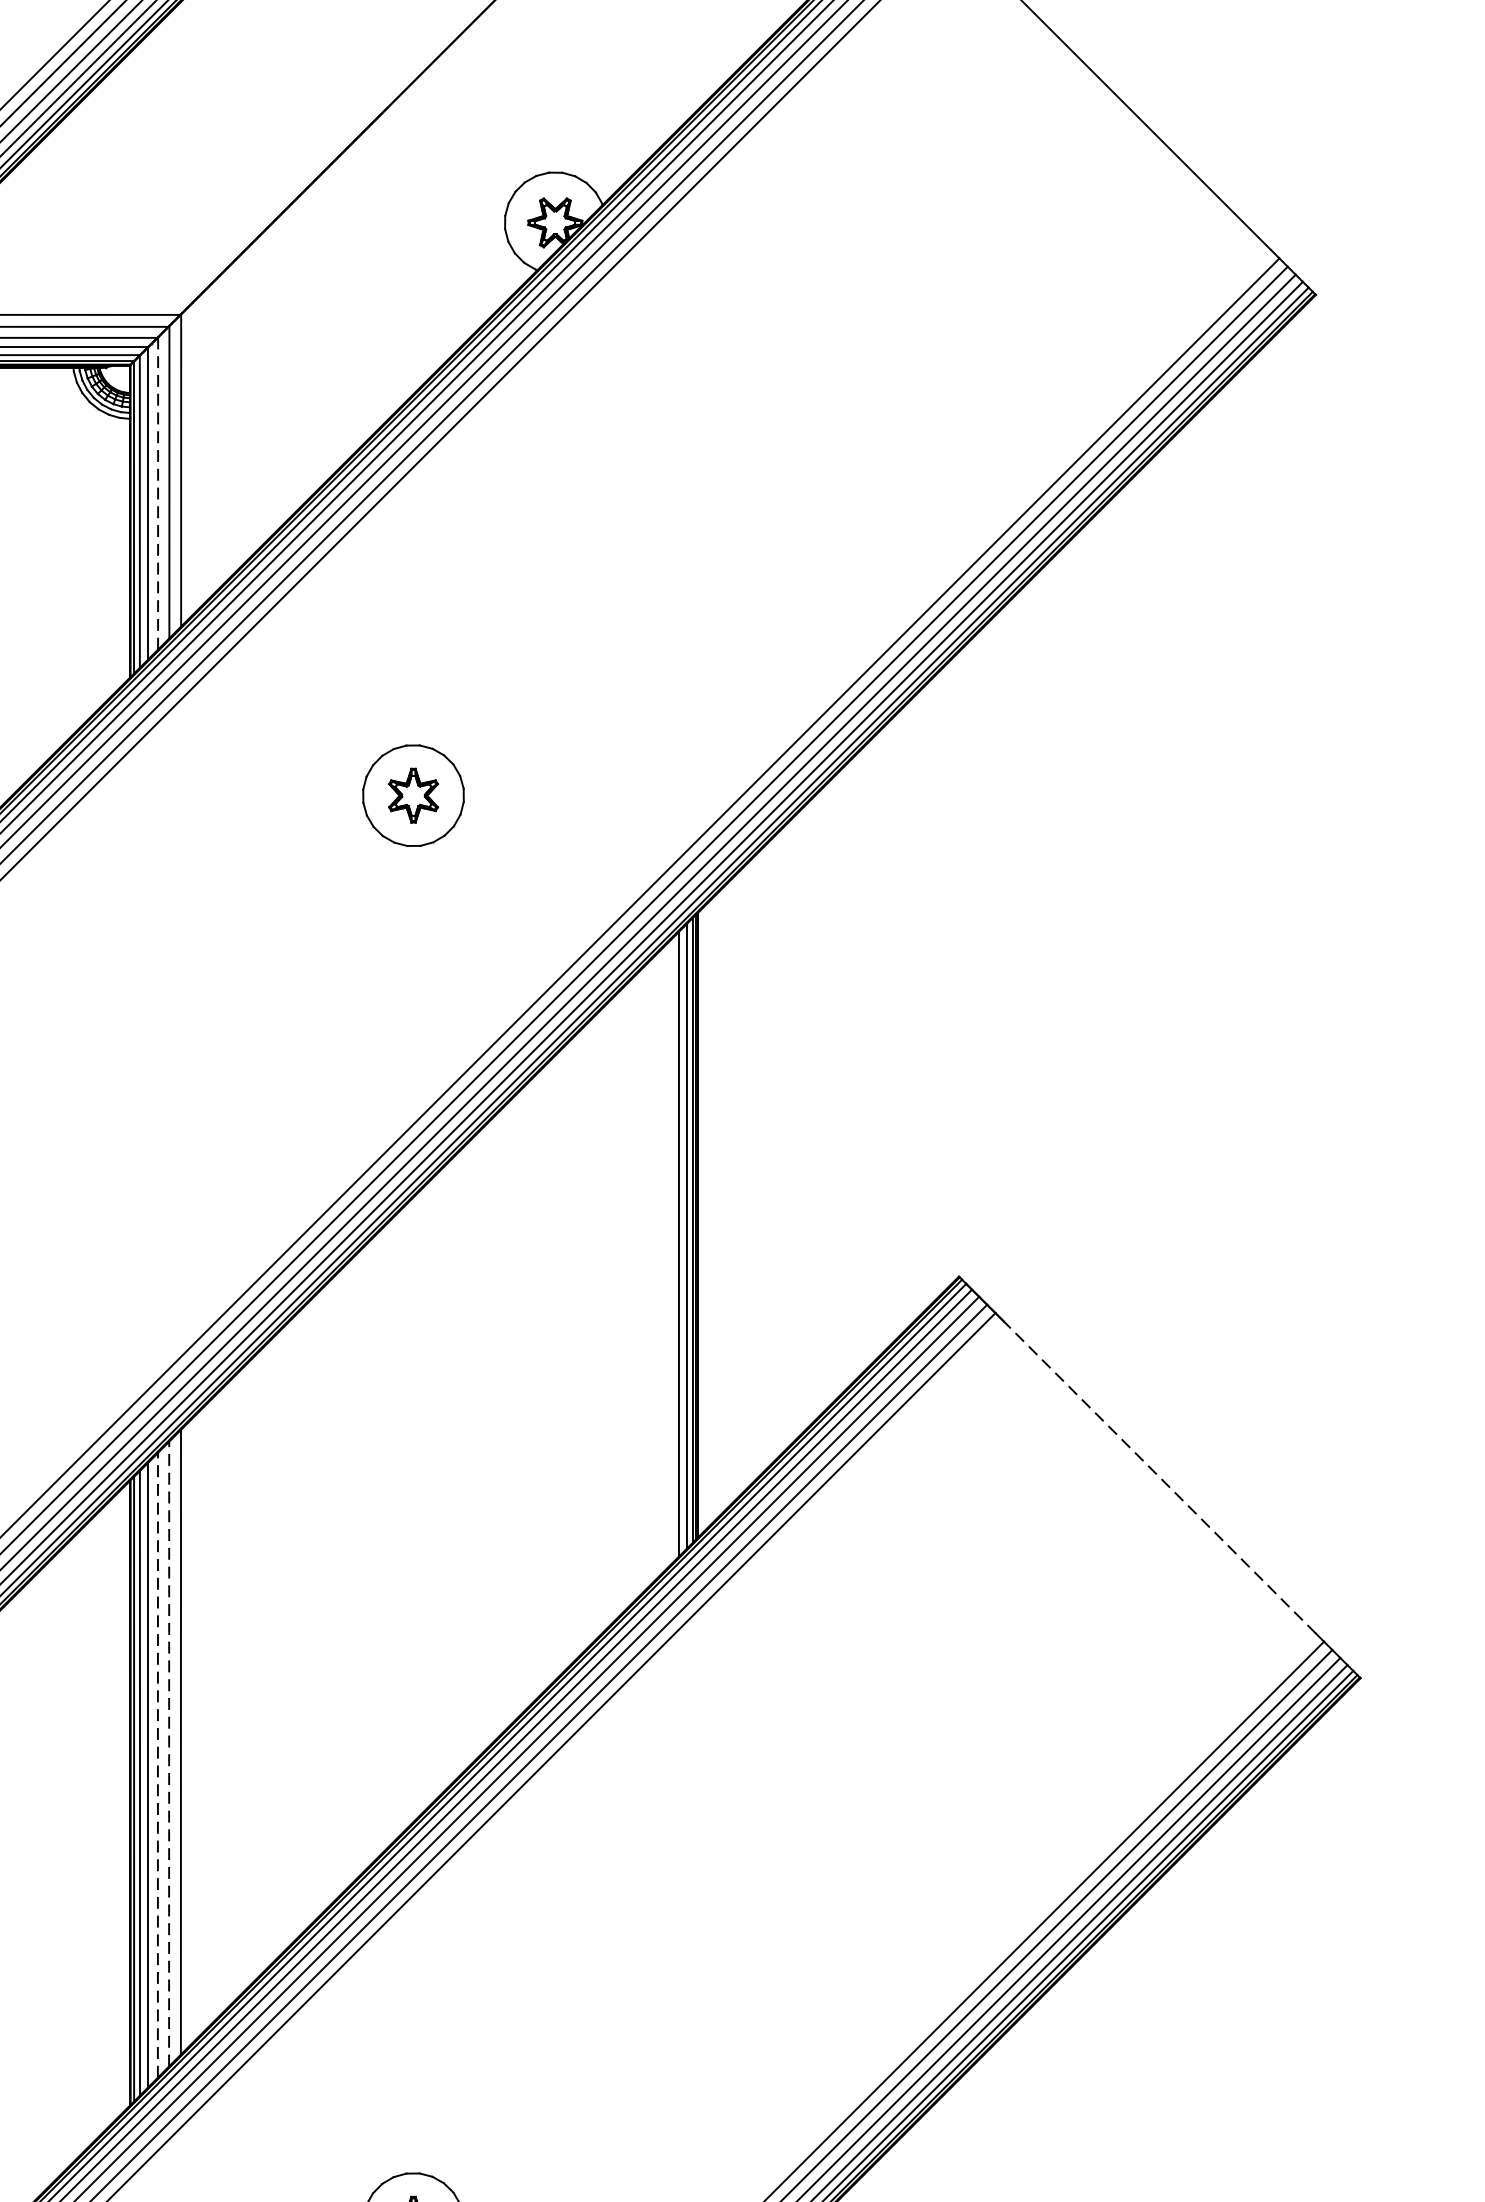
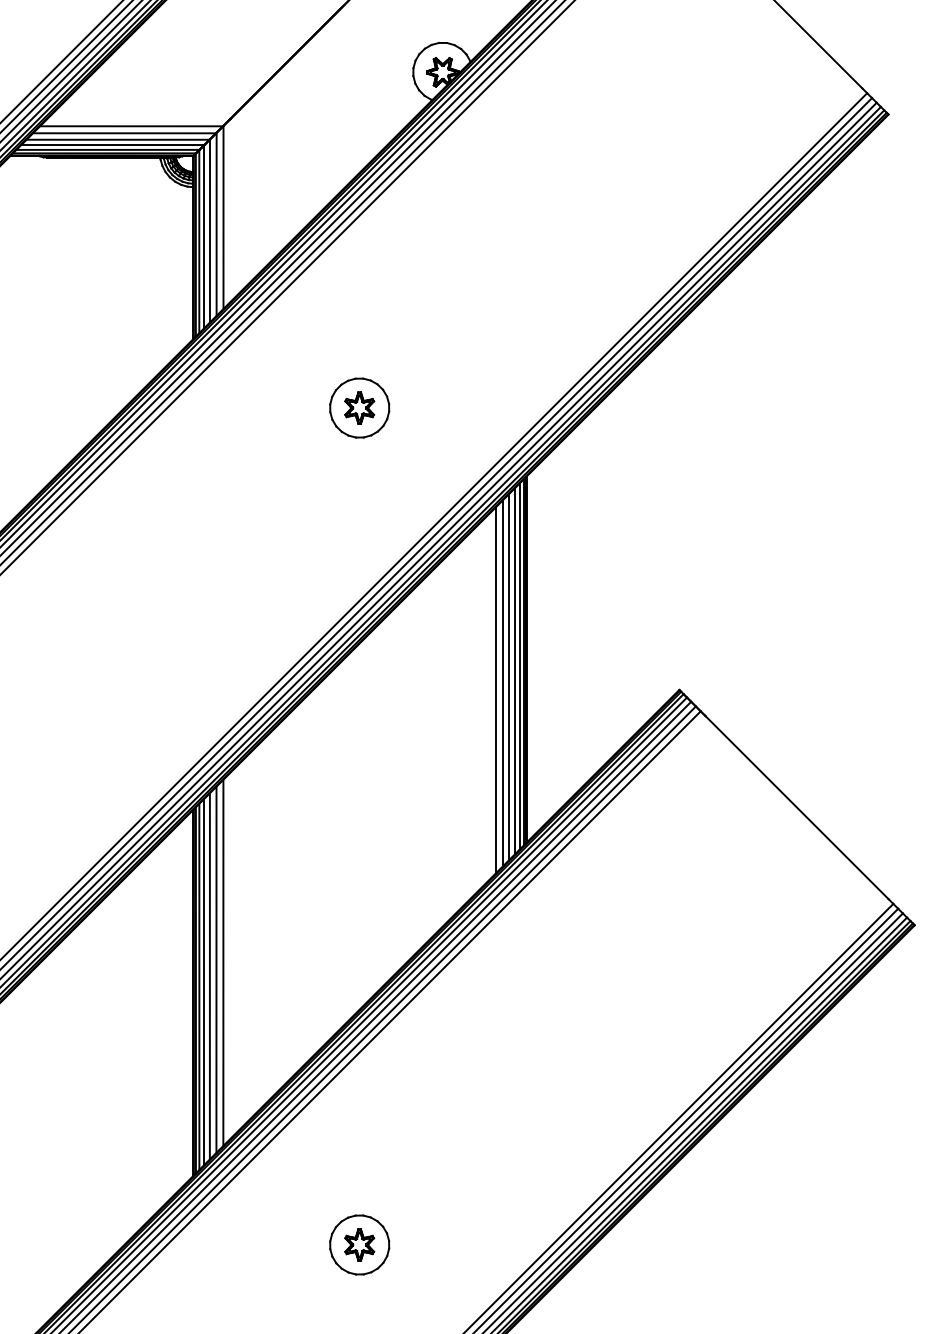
line: (158, 492) -> (210, 230), dashed -> solid
line: (669, 1253) -> (509, 676), added
line: (657, 1265) -> (502, 683), added
line: (645, 1277) -> (495, 690), added
line: (1158, 1477) -> (796, 807), dashed -> solid
line: (169, 1753) -> (216, 969), dashed -> solid
line: (157, 1763) -> (209, 975), dashed -> solid

